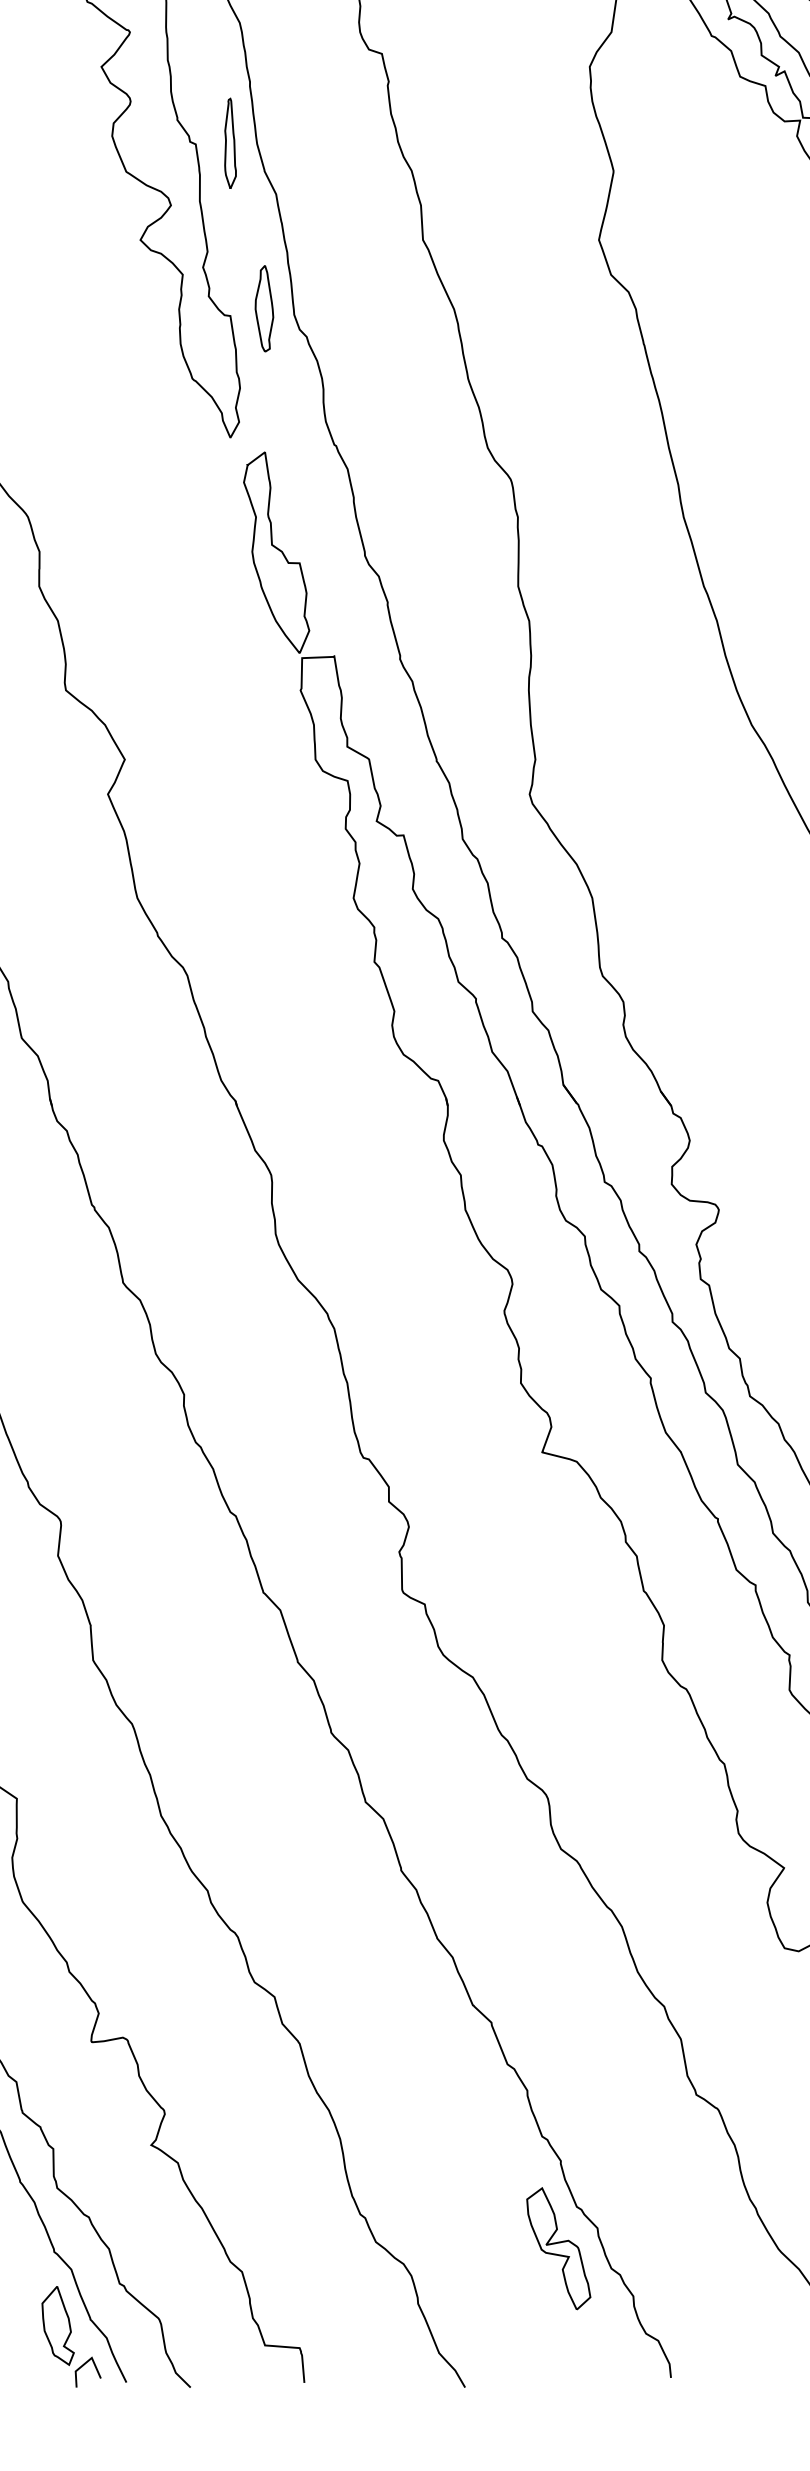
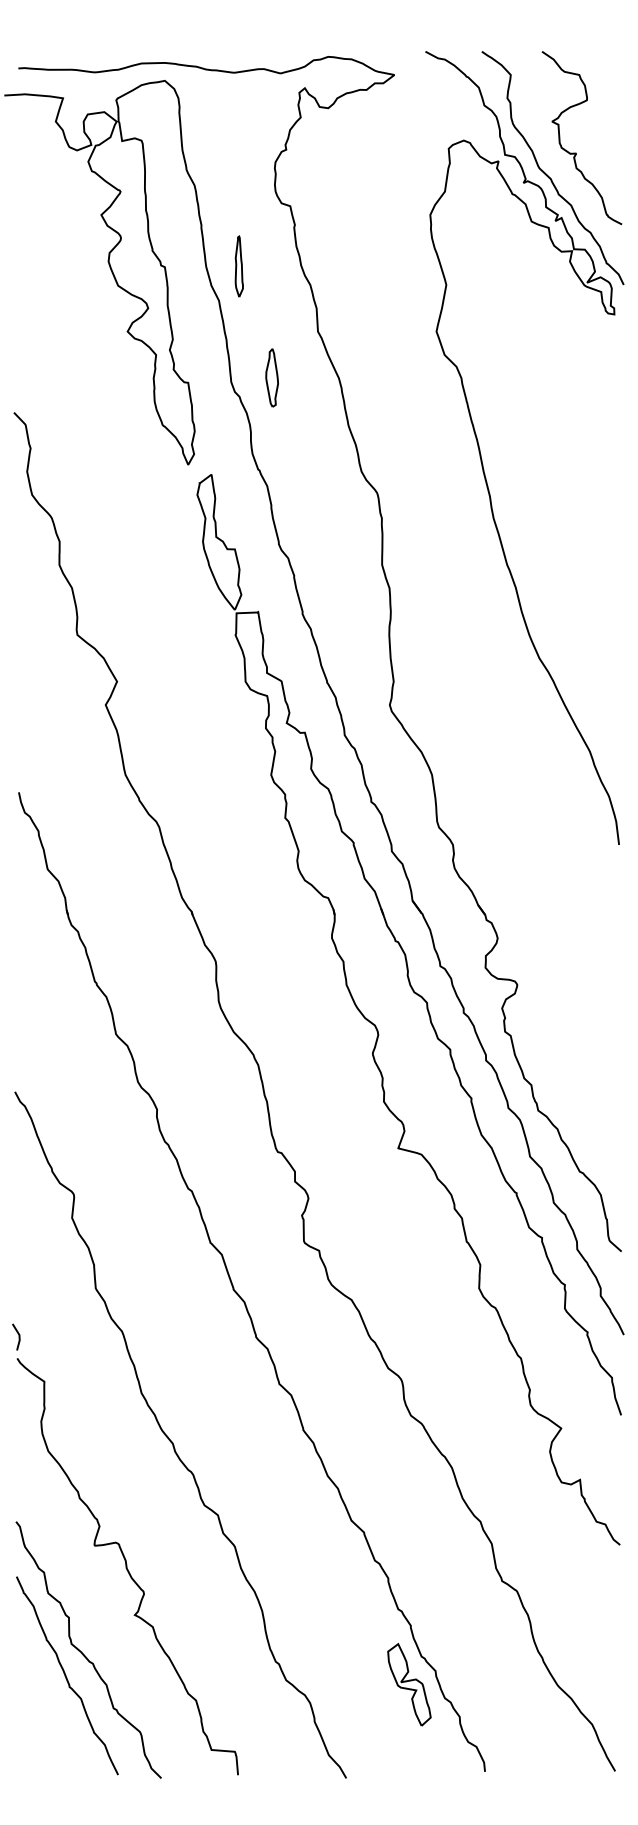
part: (229, 143) -> (238, 266), moved
part: (263, 308) -> (271, 377), moved
part: (70, 2335) -> (80, 1743), removed

